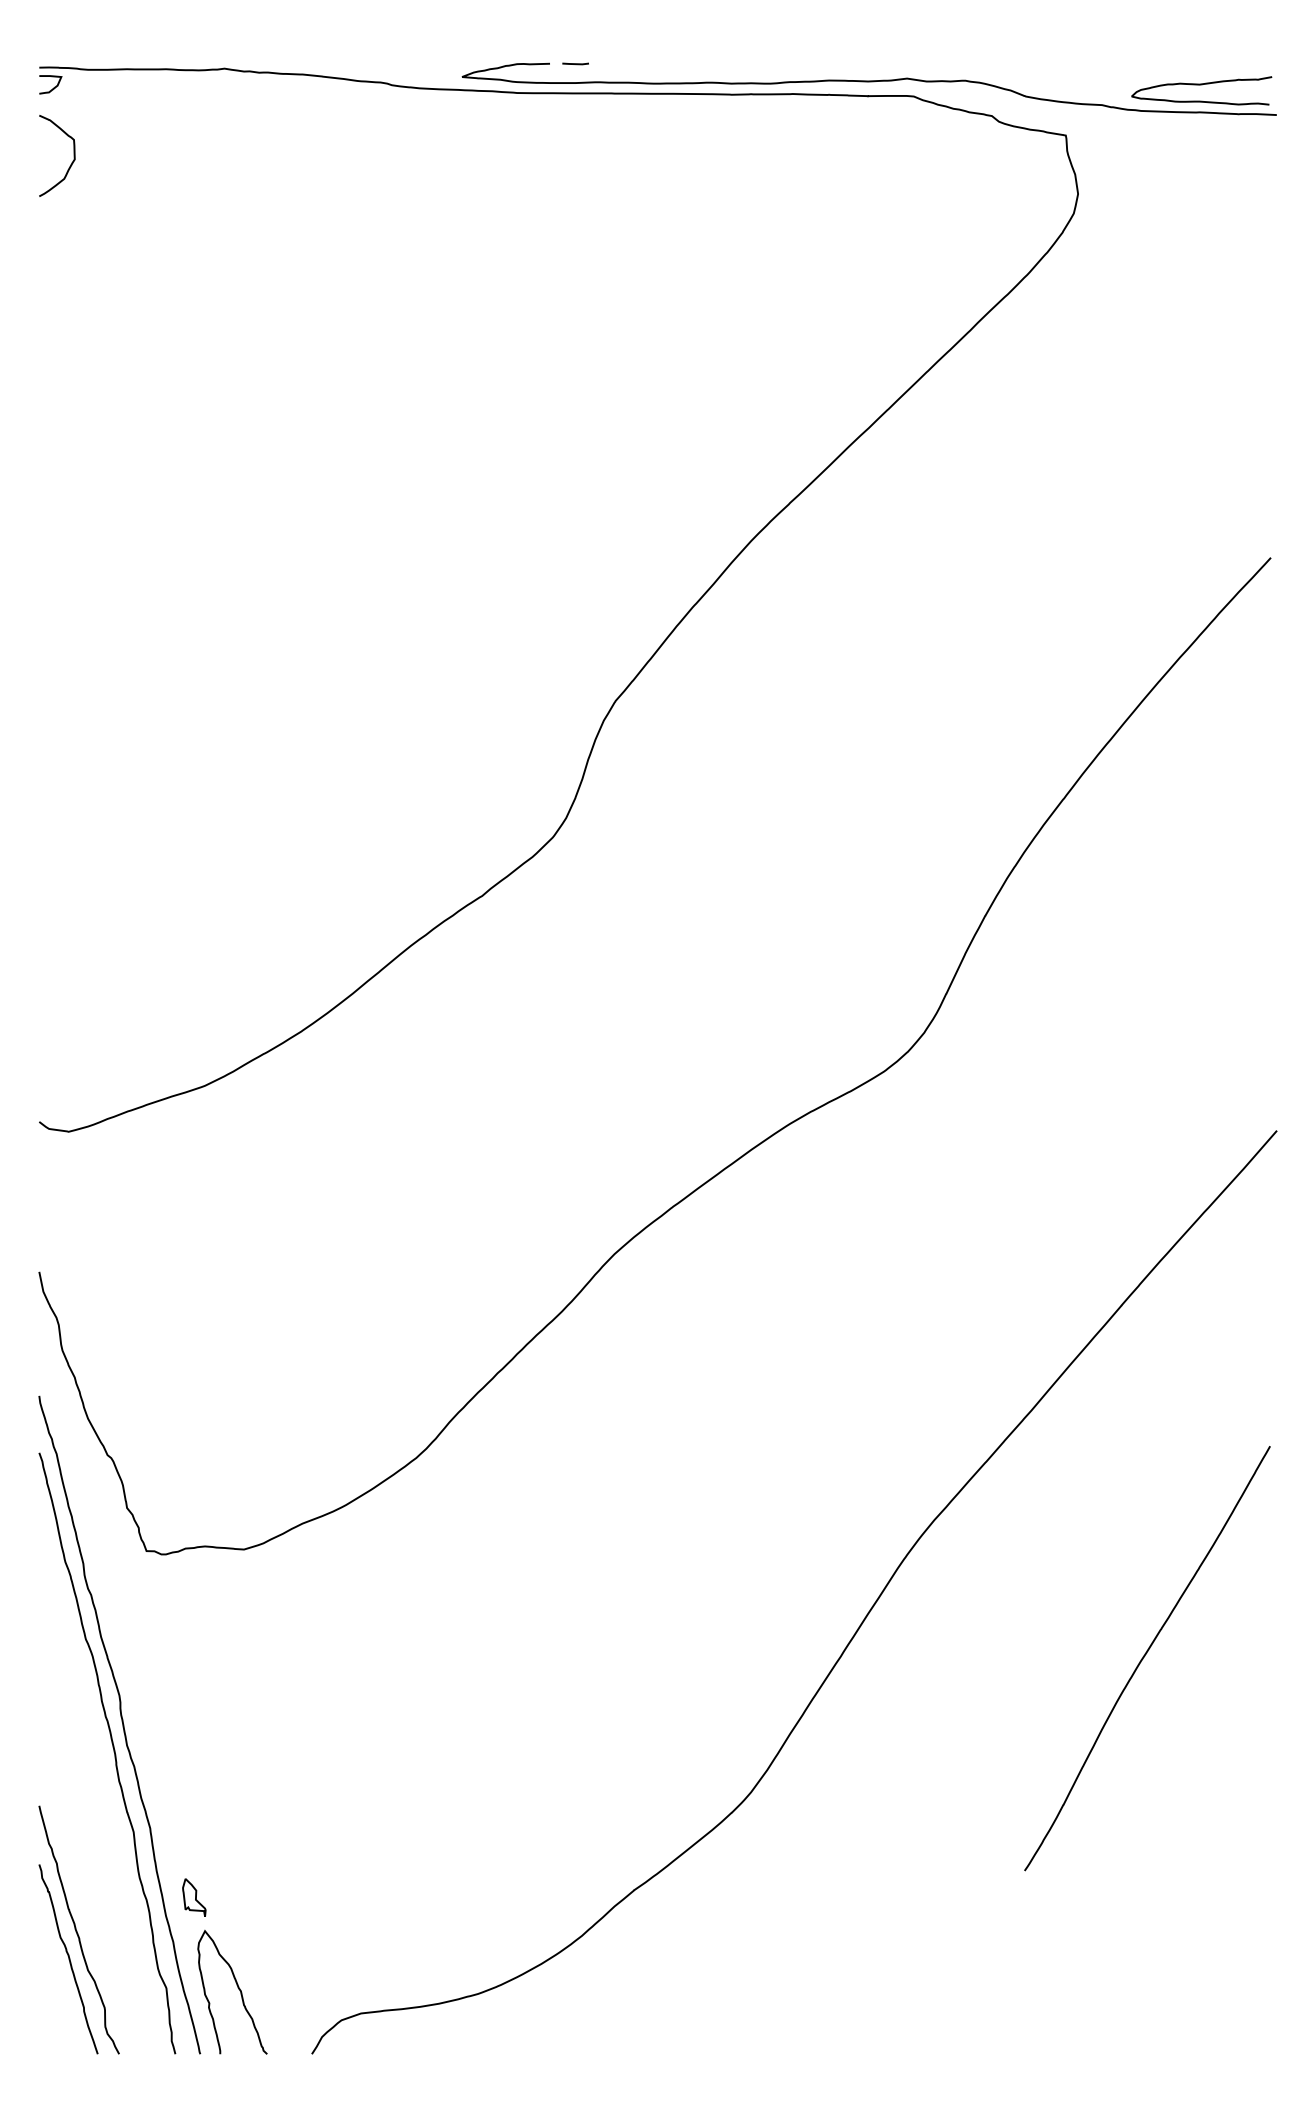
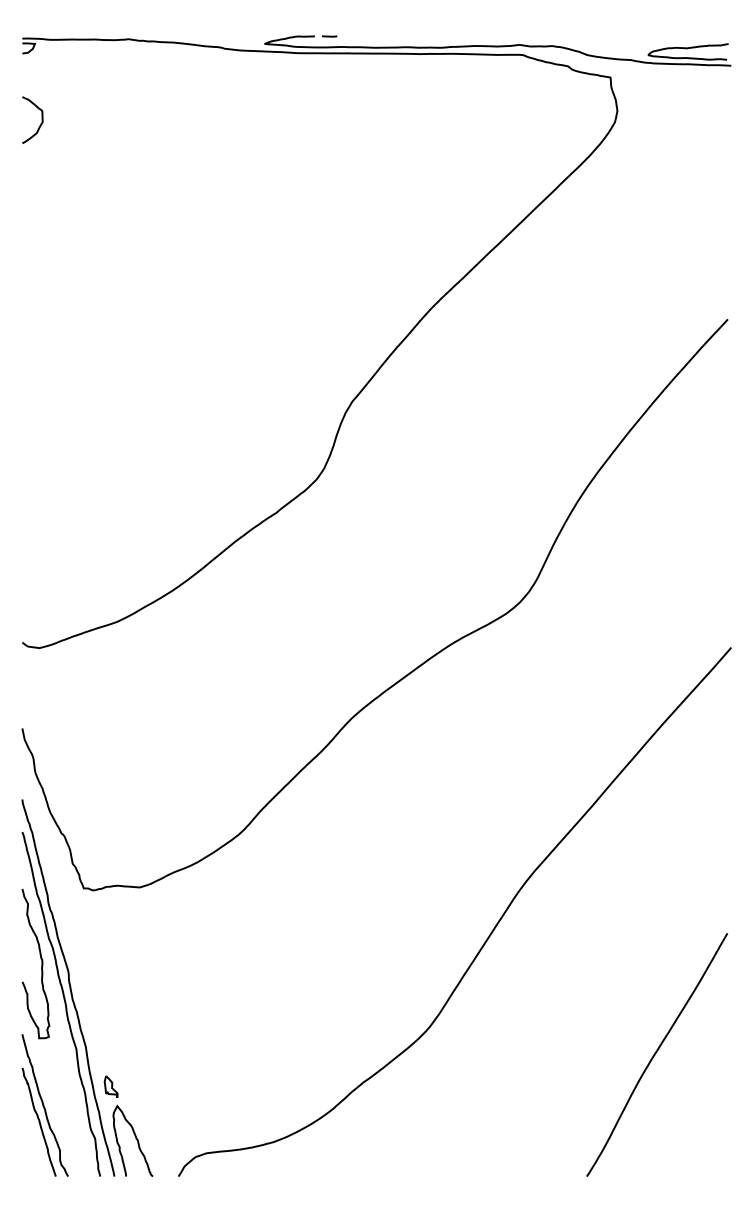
curve: (70, 161) -> (40, 123), moved
curve: (1146, 1656) -> (656, 1053), moved
curve: (72, 1683) -> (41, 964), added

